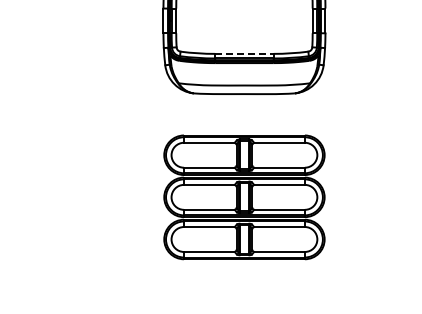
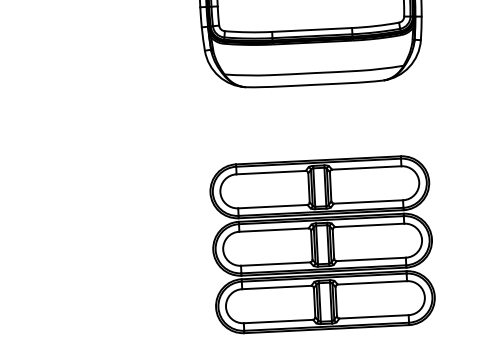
line: (244, 53) -> (312, 29), dashed -> solid
part: (244, 197) -> (322, 244), moved

